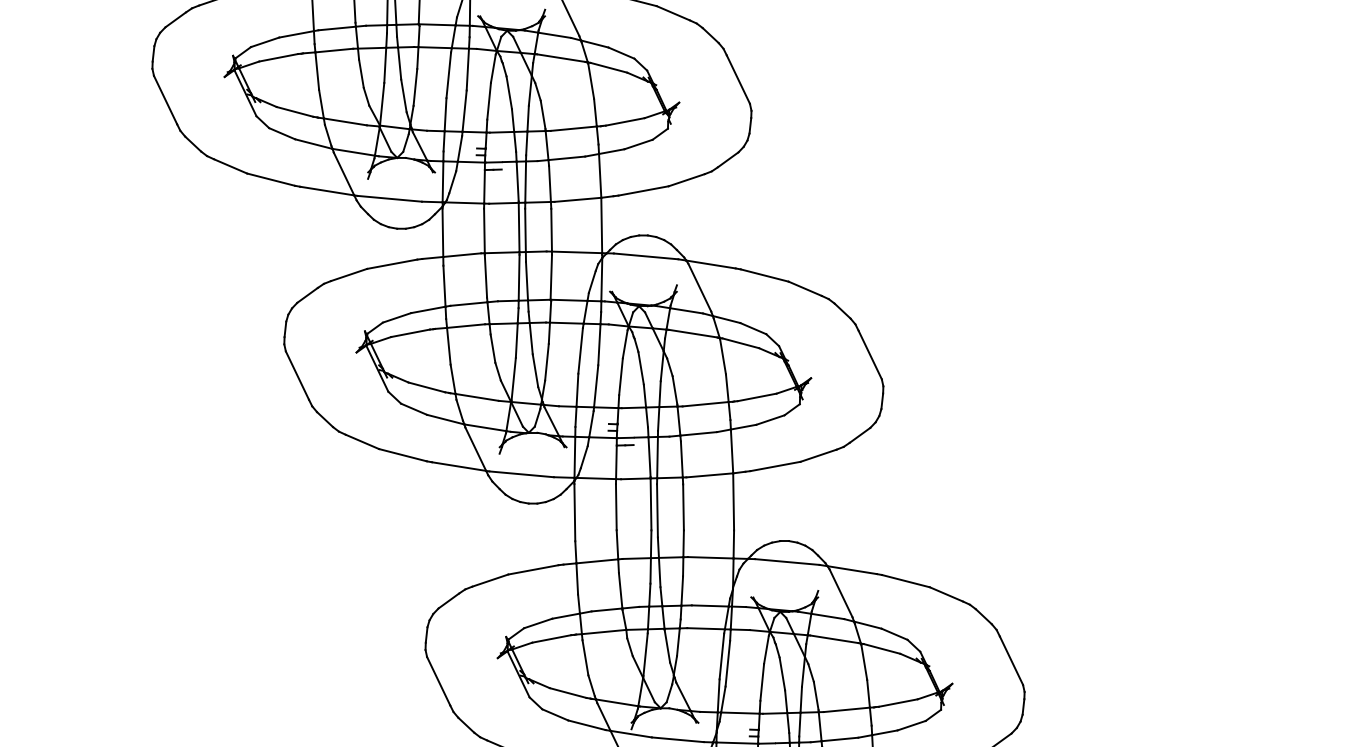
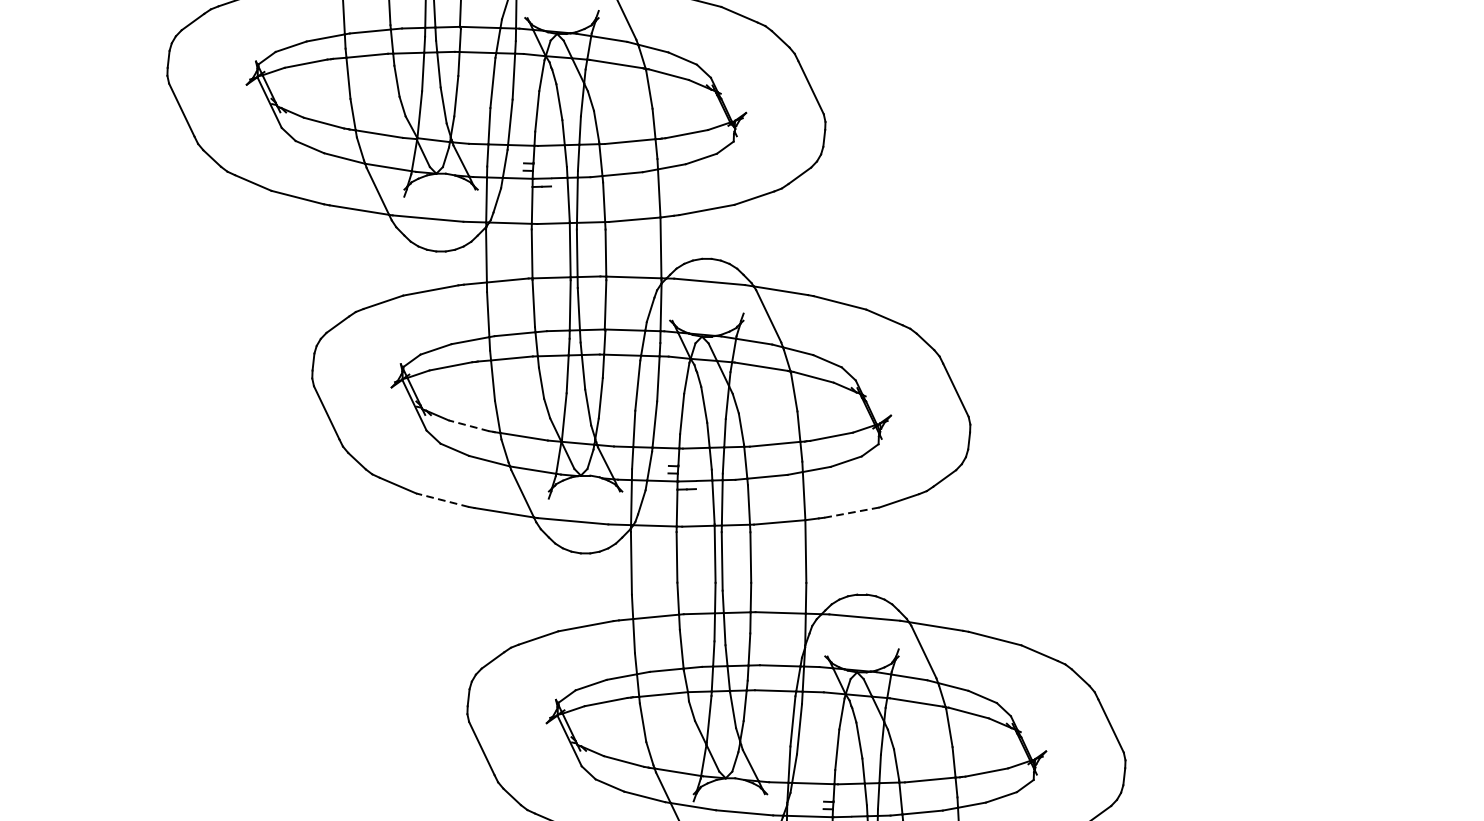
line: (426, 387) -> (468, 425), solid -> dashed
line: (402, 455) -> (442, 500), solid -> dashed
line: (775, 466) -> (851, 512), solid -> dashed

